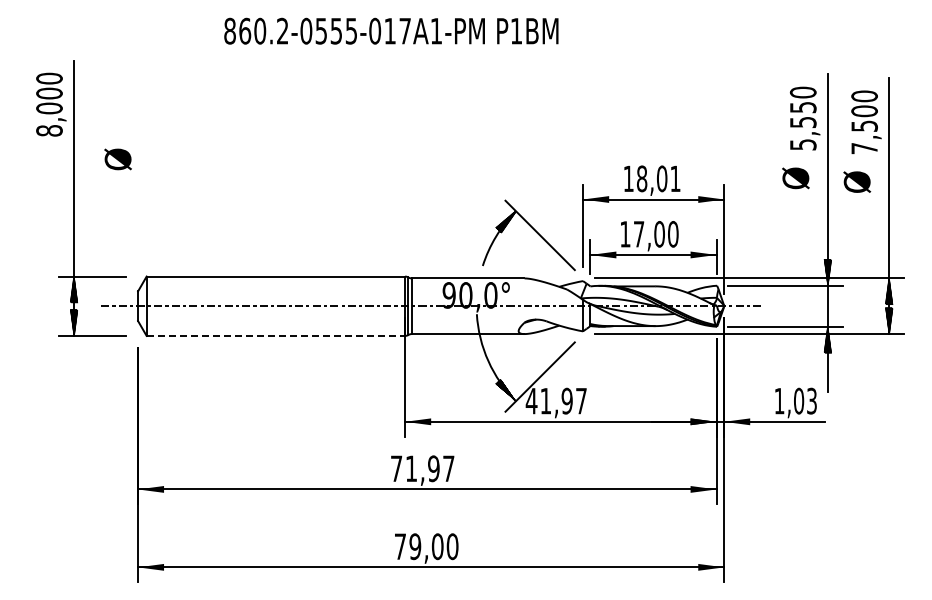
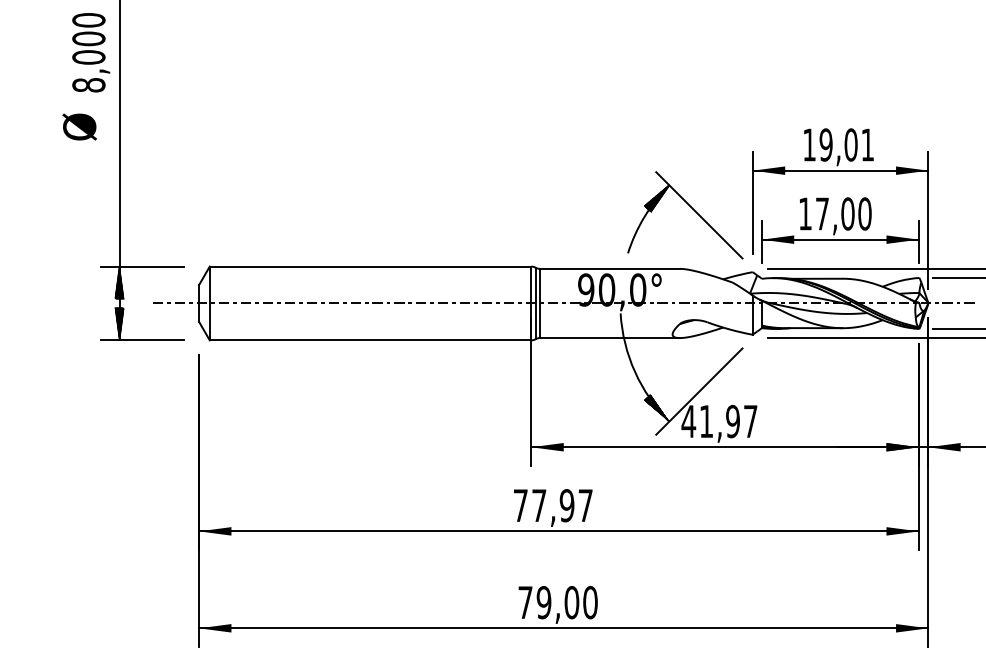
text: (117, 159) -> (78, 127), moved
text: (641, 178) -> (825, 144), 18,01 -> 19,01
line: (276, 335) -> (371, 339), dashed -> solid
text: (411, 468) -> (539, 505), 71,97 -> 77,97

